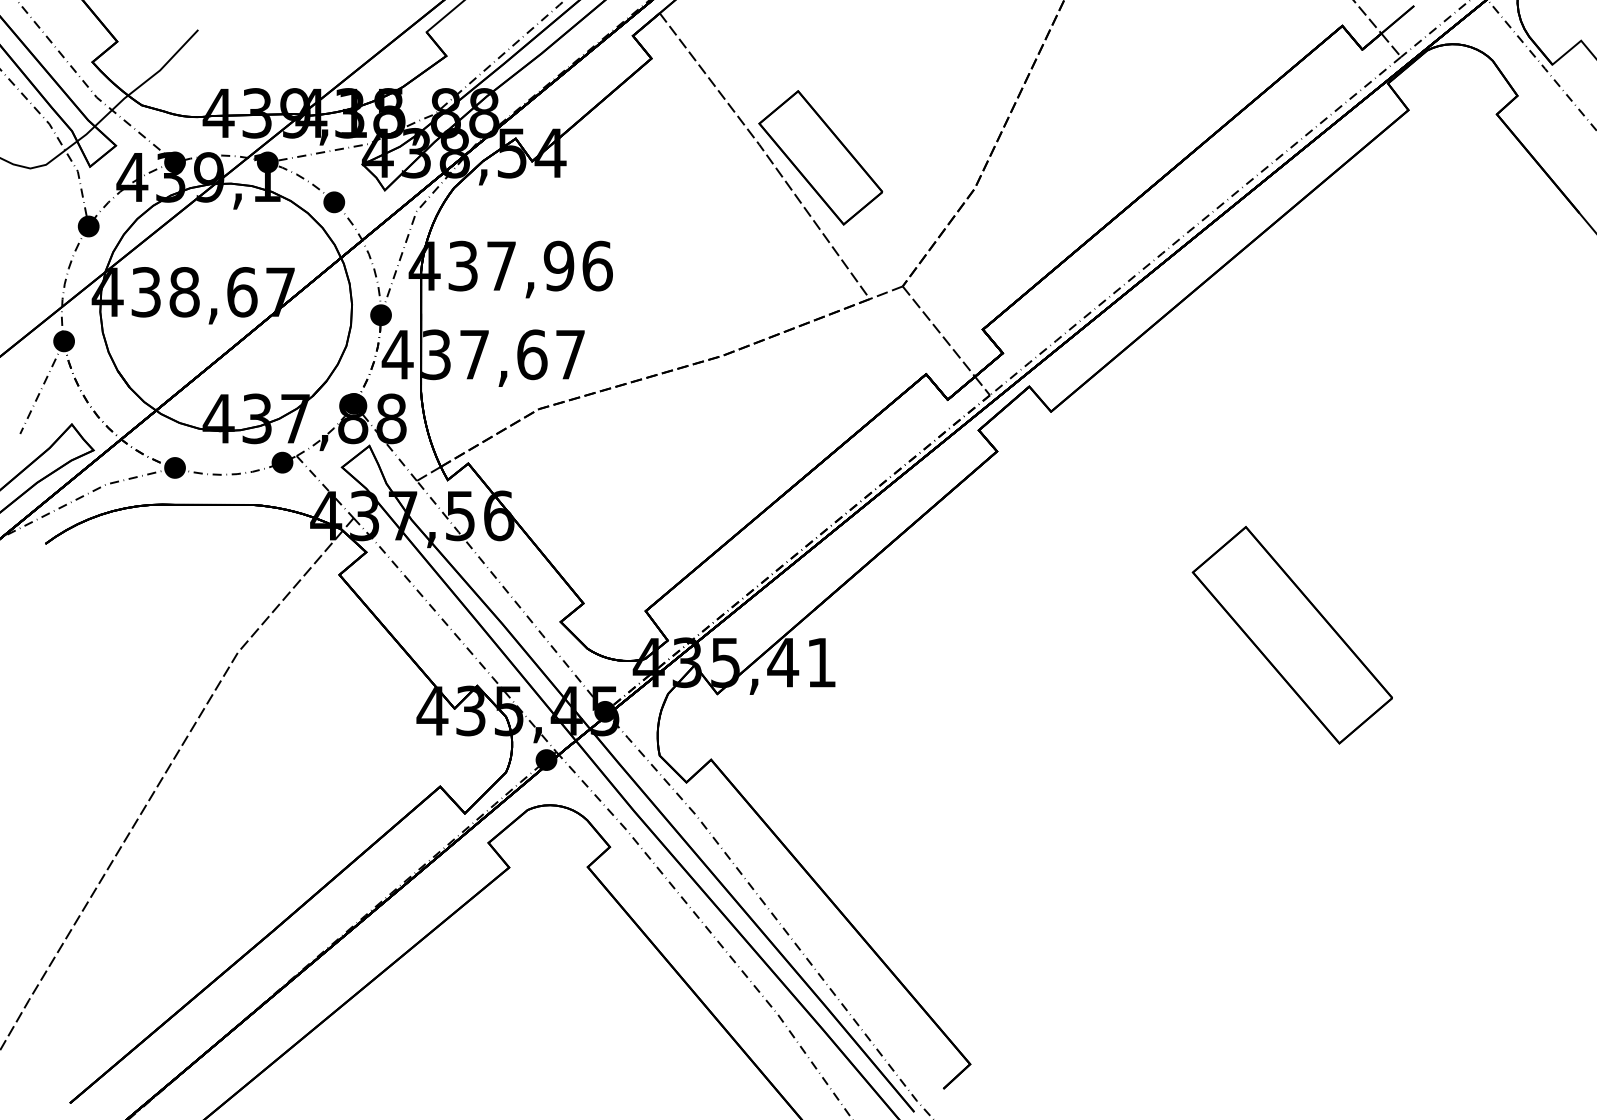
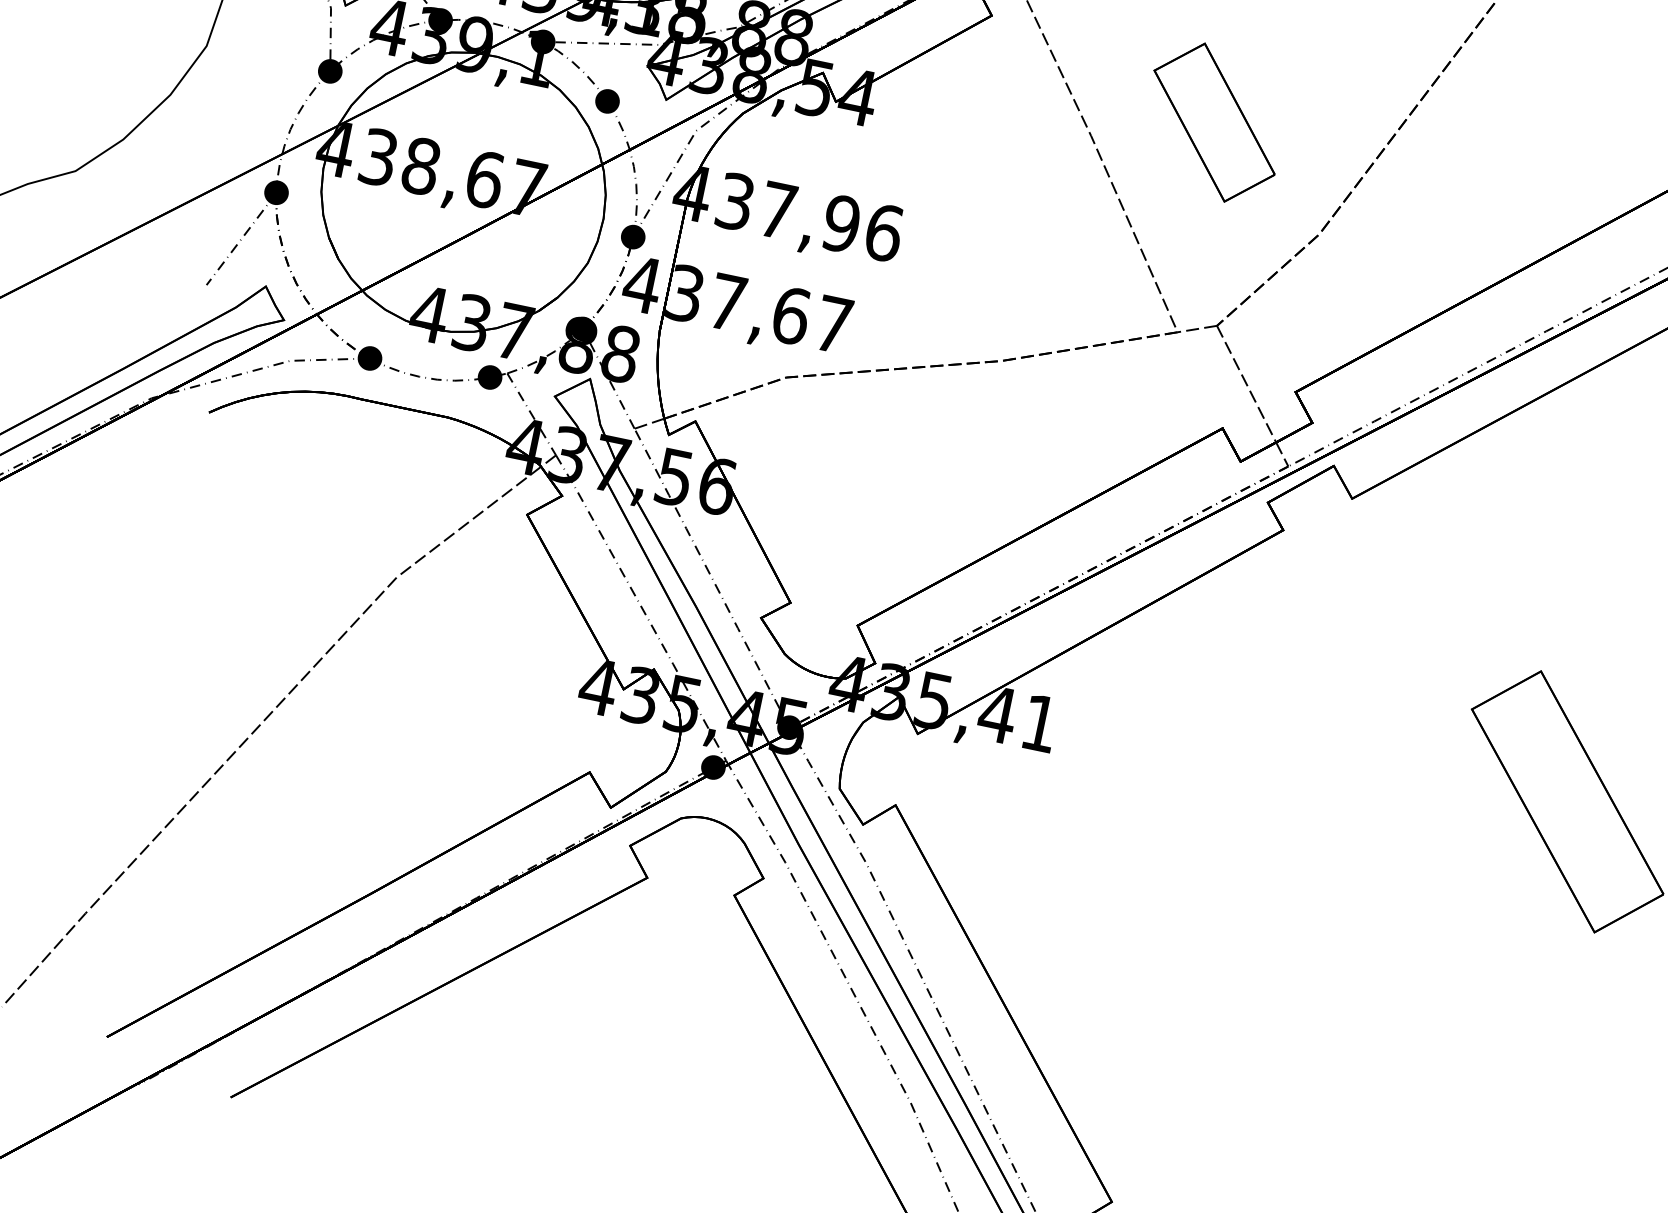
part: (820, 157) -> (1214, 122), moved

